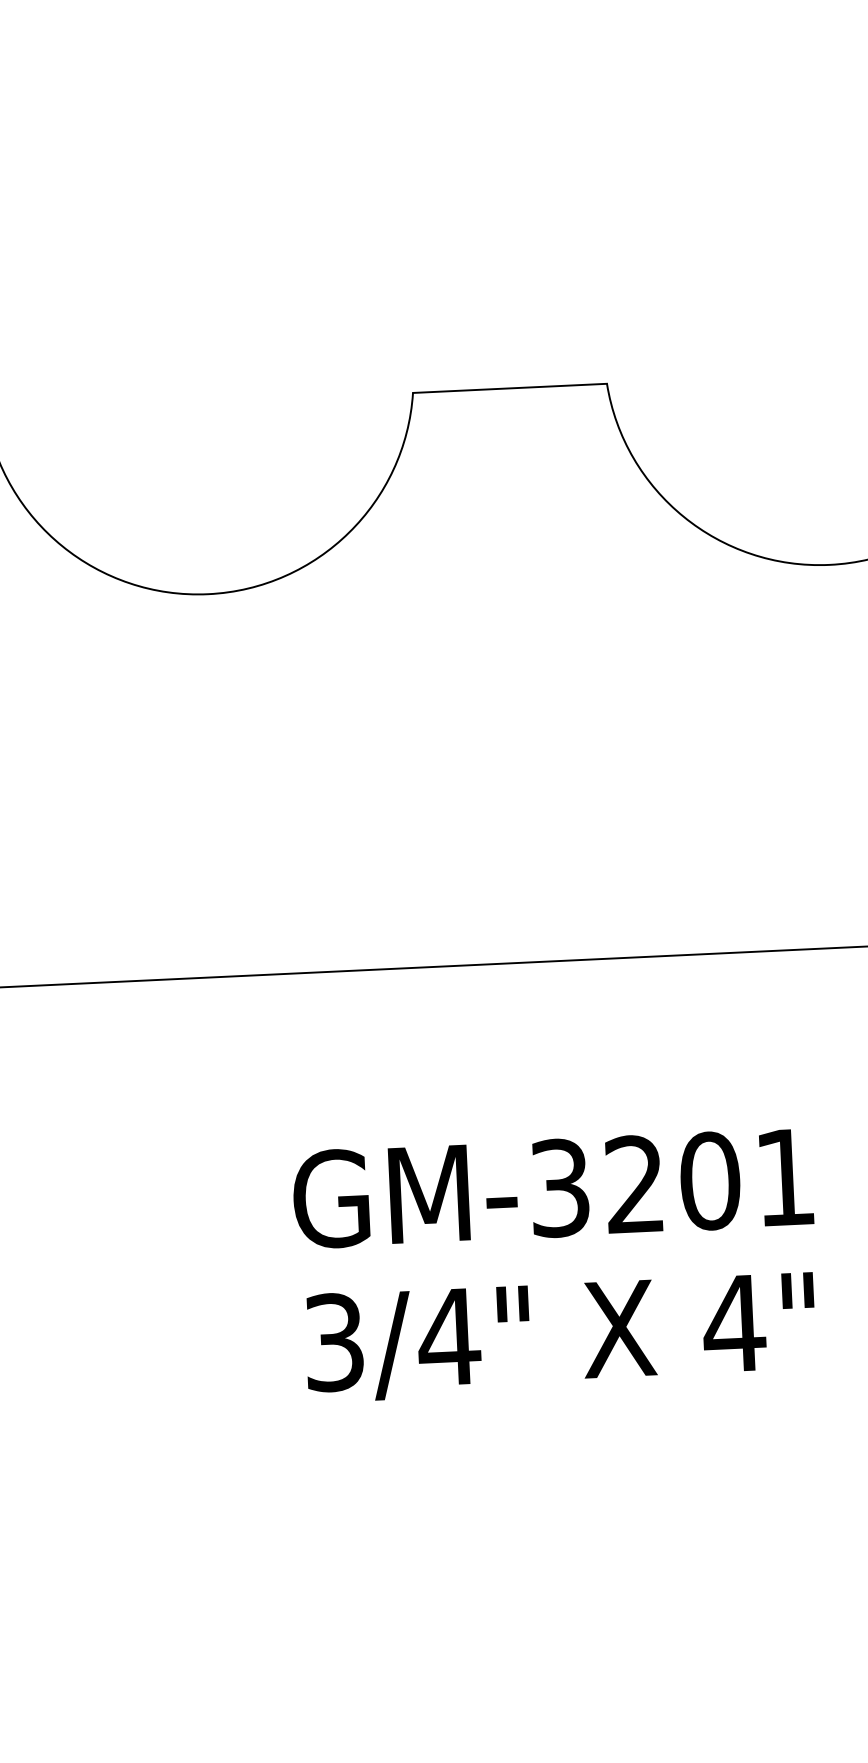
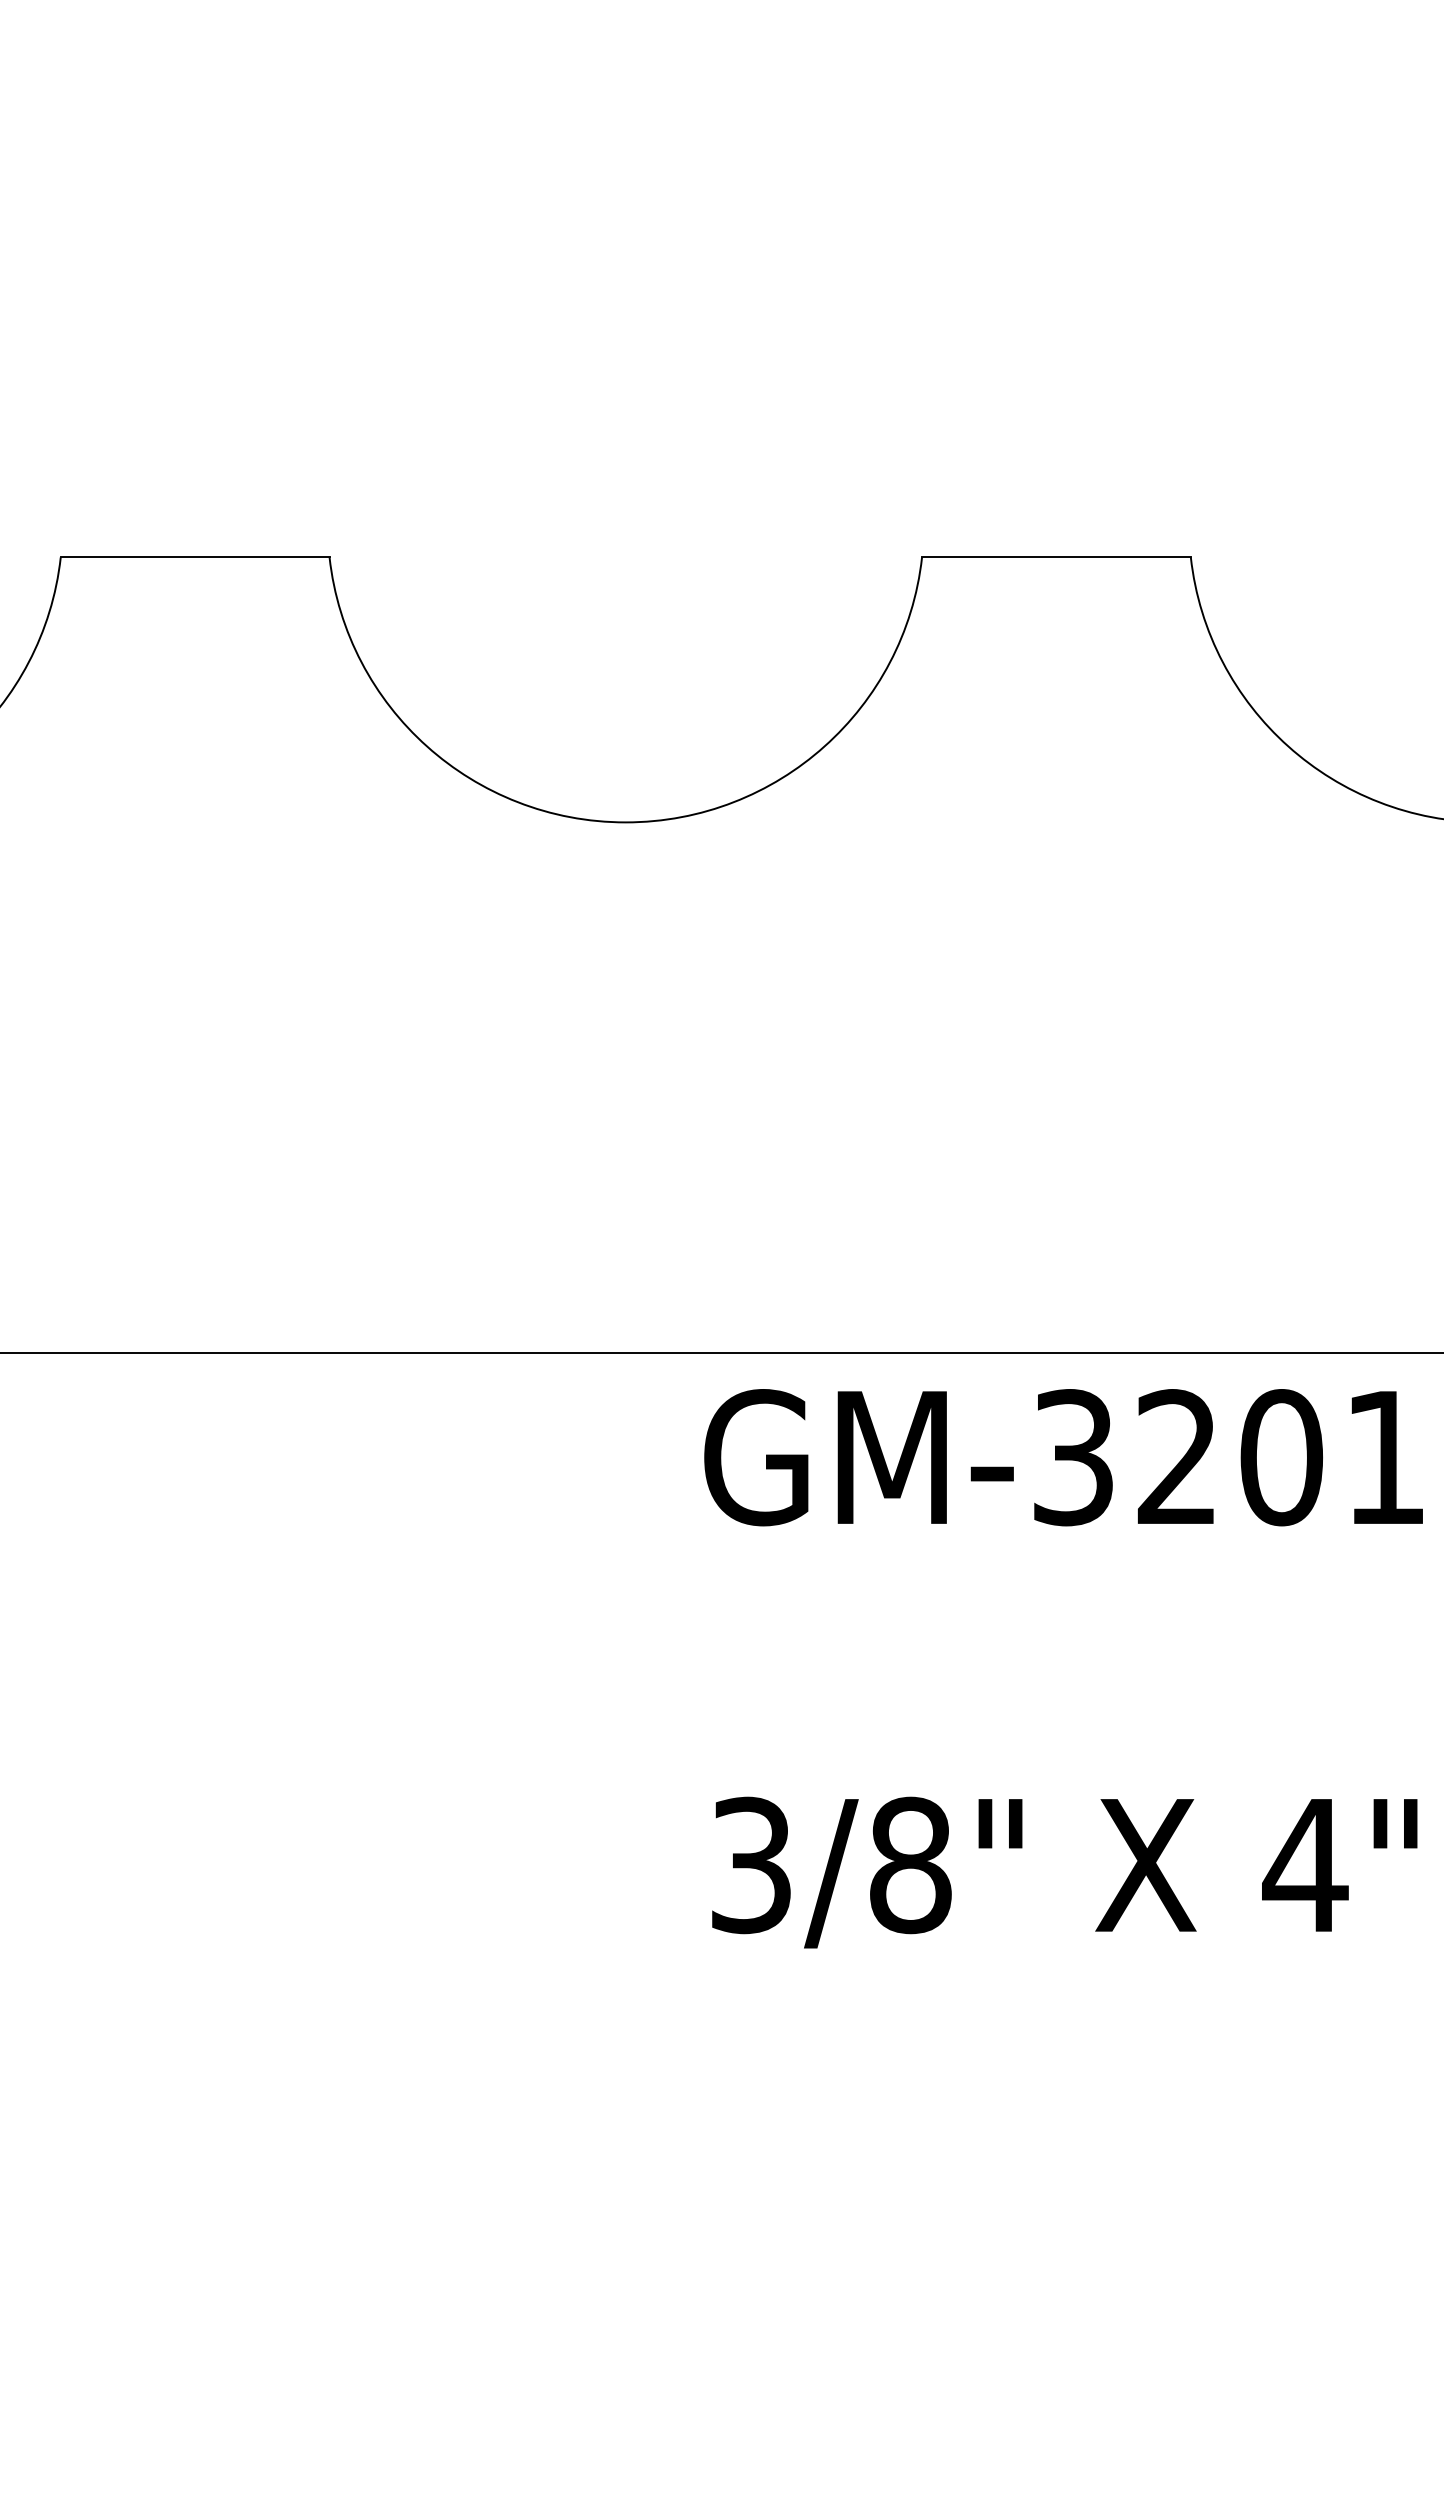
text: (552, 1188) -> (1063, 1457), moved
text: (449, 1337) -> (910, 1865), 3/4" -> 3/8"

